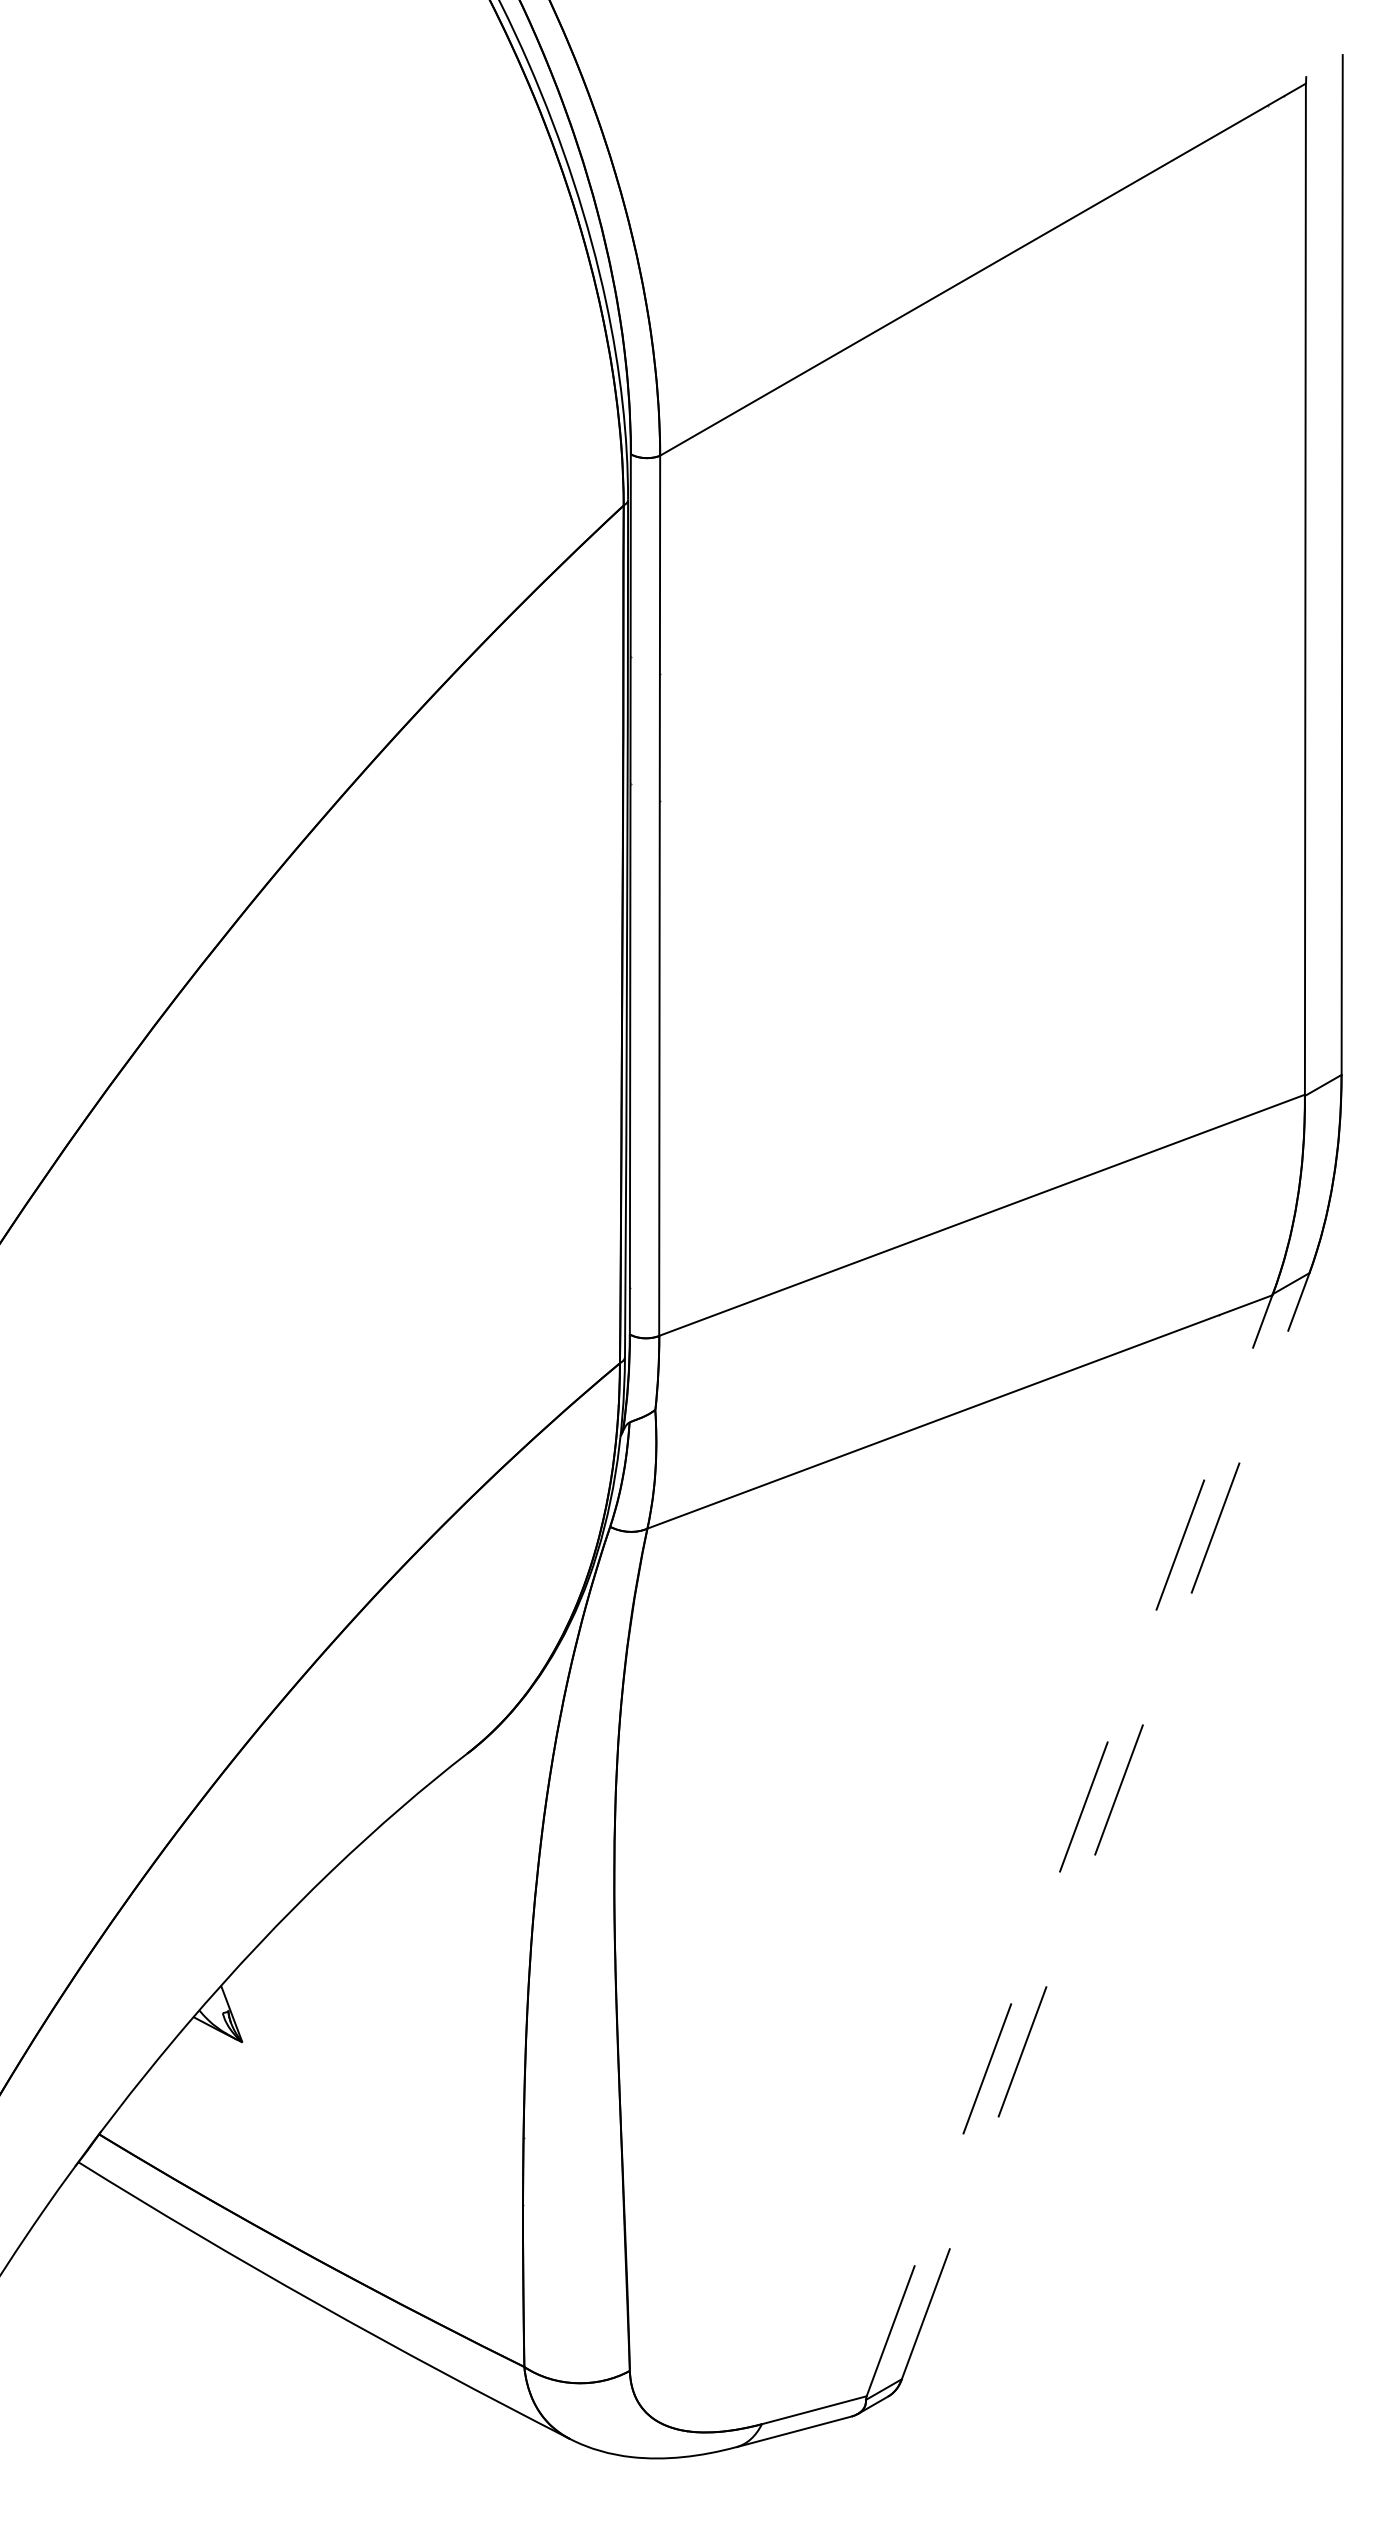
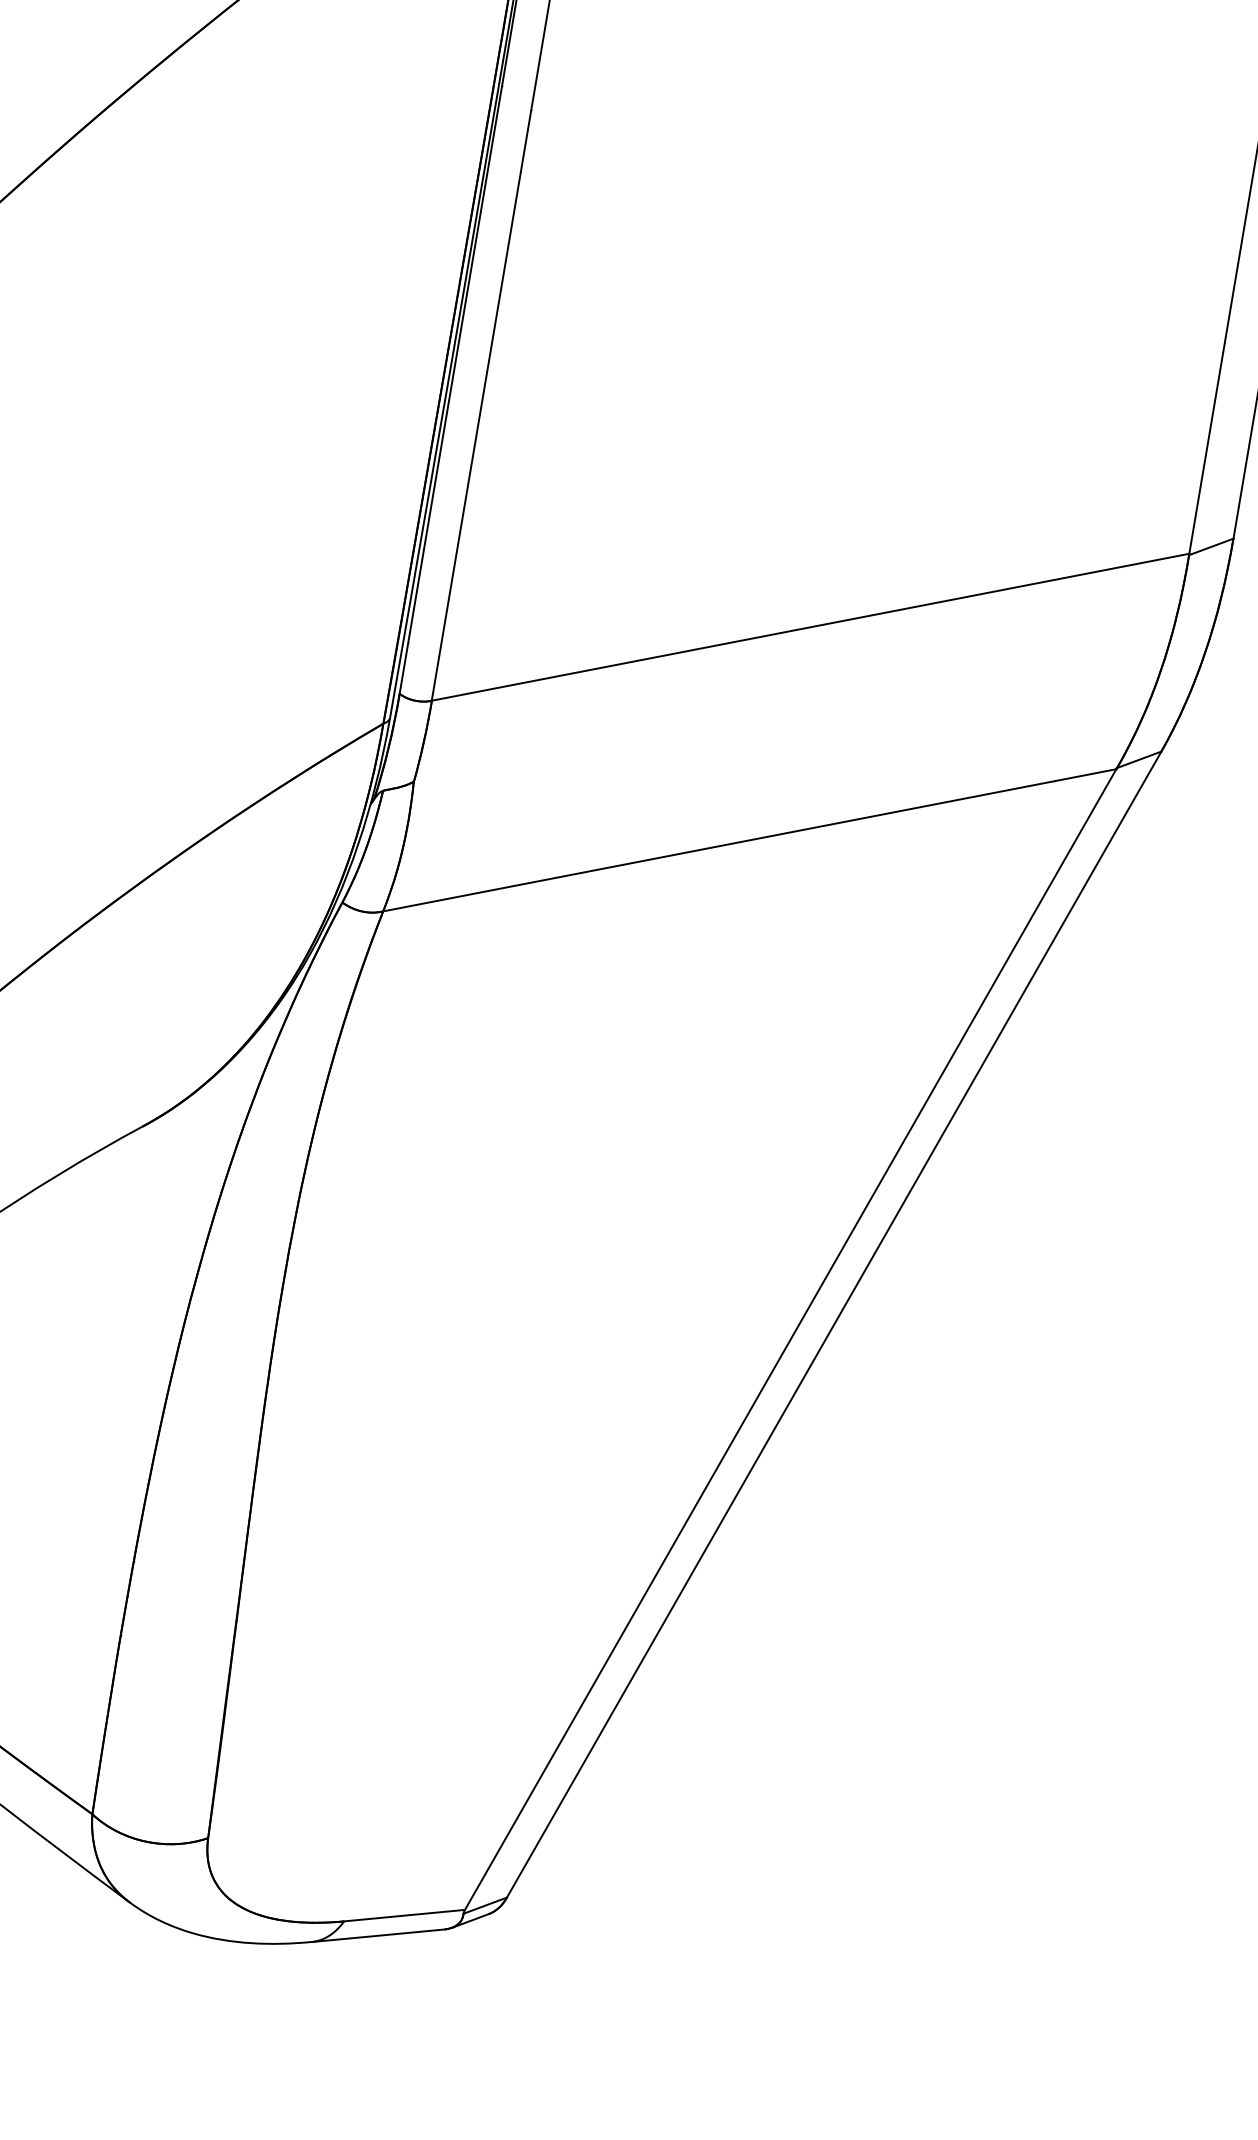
line: (1105, 1825) -> (834, 1323), dashed -> solid
line: (1069, 1845) -> (790, 1339), dashed -> solid

